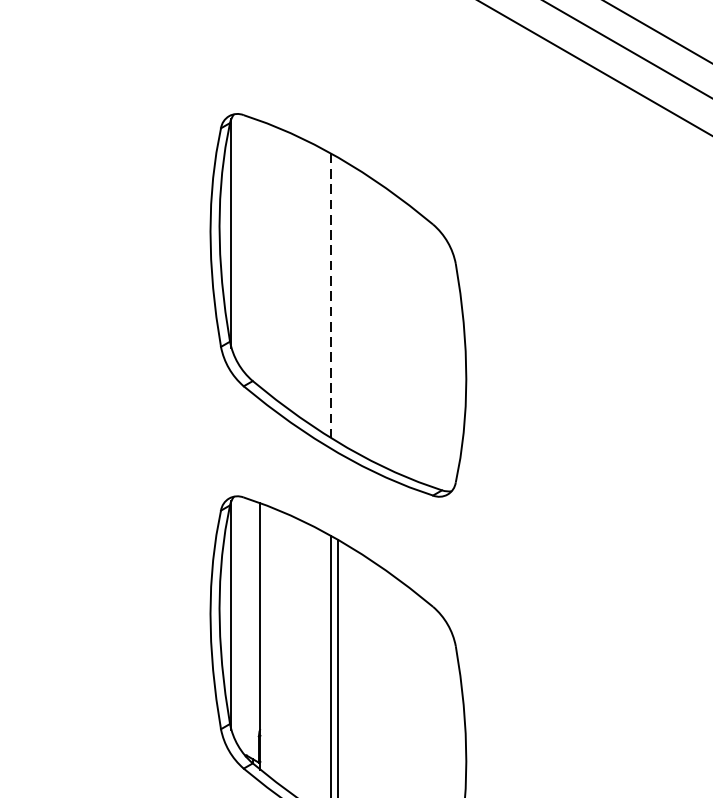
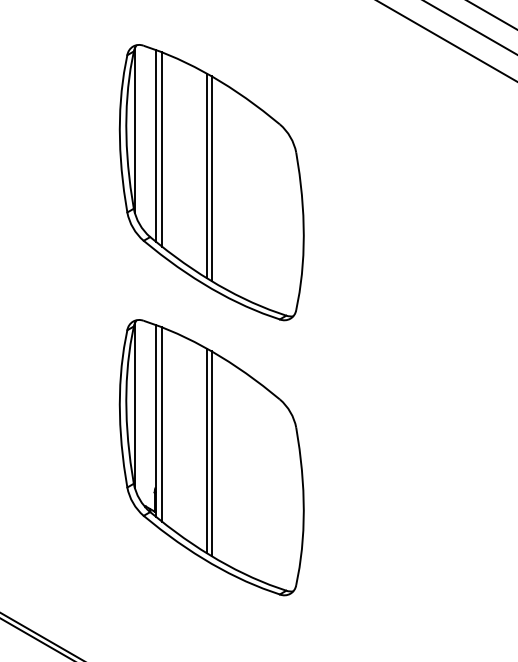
line: (260, 253) -> (155, 145), added
line: (269, 259) -> (162, 149), added
line: (331, 296) -> (206, 176), dashed -> solid
line: (337, 299) -> (211, 178), added
line: (269, 641) -> (162, 424), added

